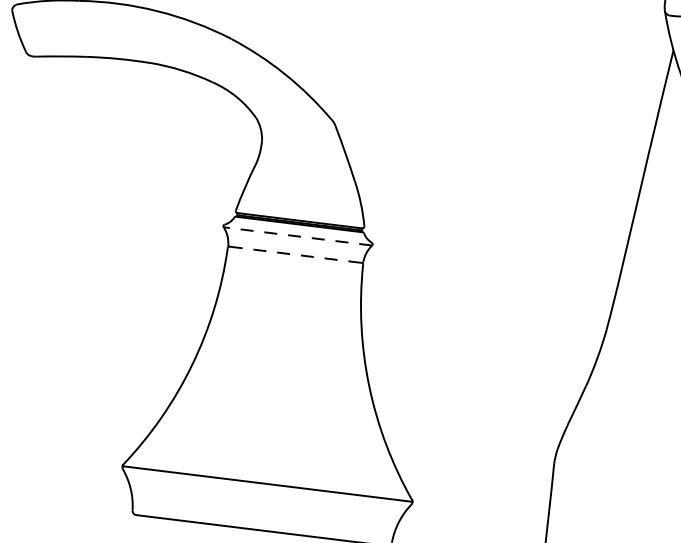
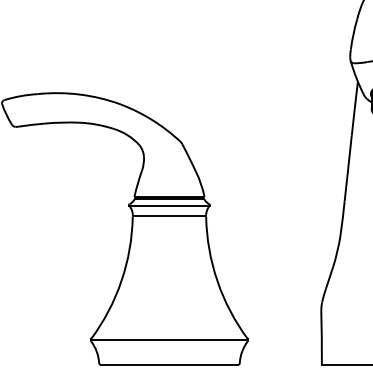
line: (296, 235) -> (168, 205), dashed -> solid
line: (295, 254) -> (169, 215), dashed -> solid

